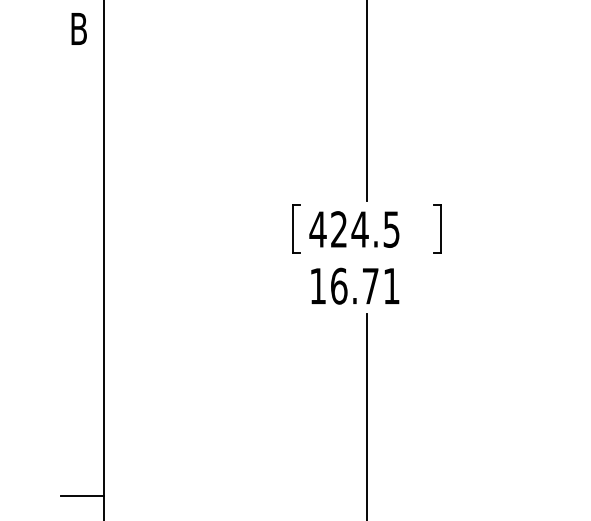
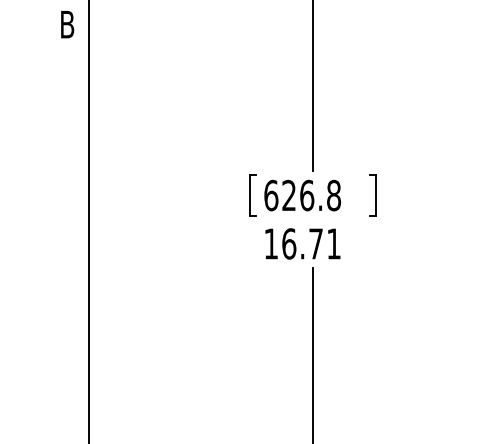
text: (354, 229) -> (302, 195), 424.5 -> 626.8
line: (82, 495) -> (70, 422), removed

